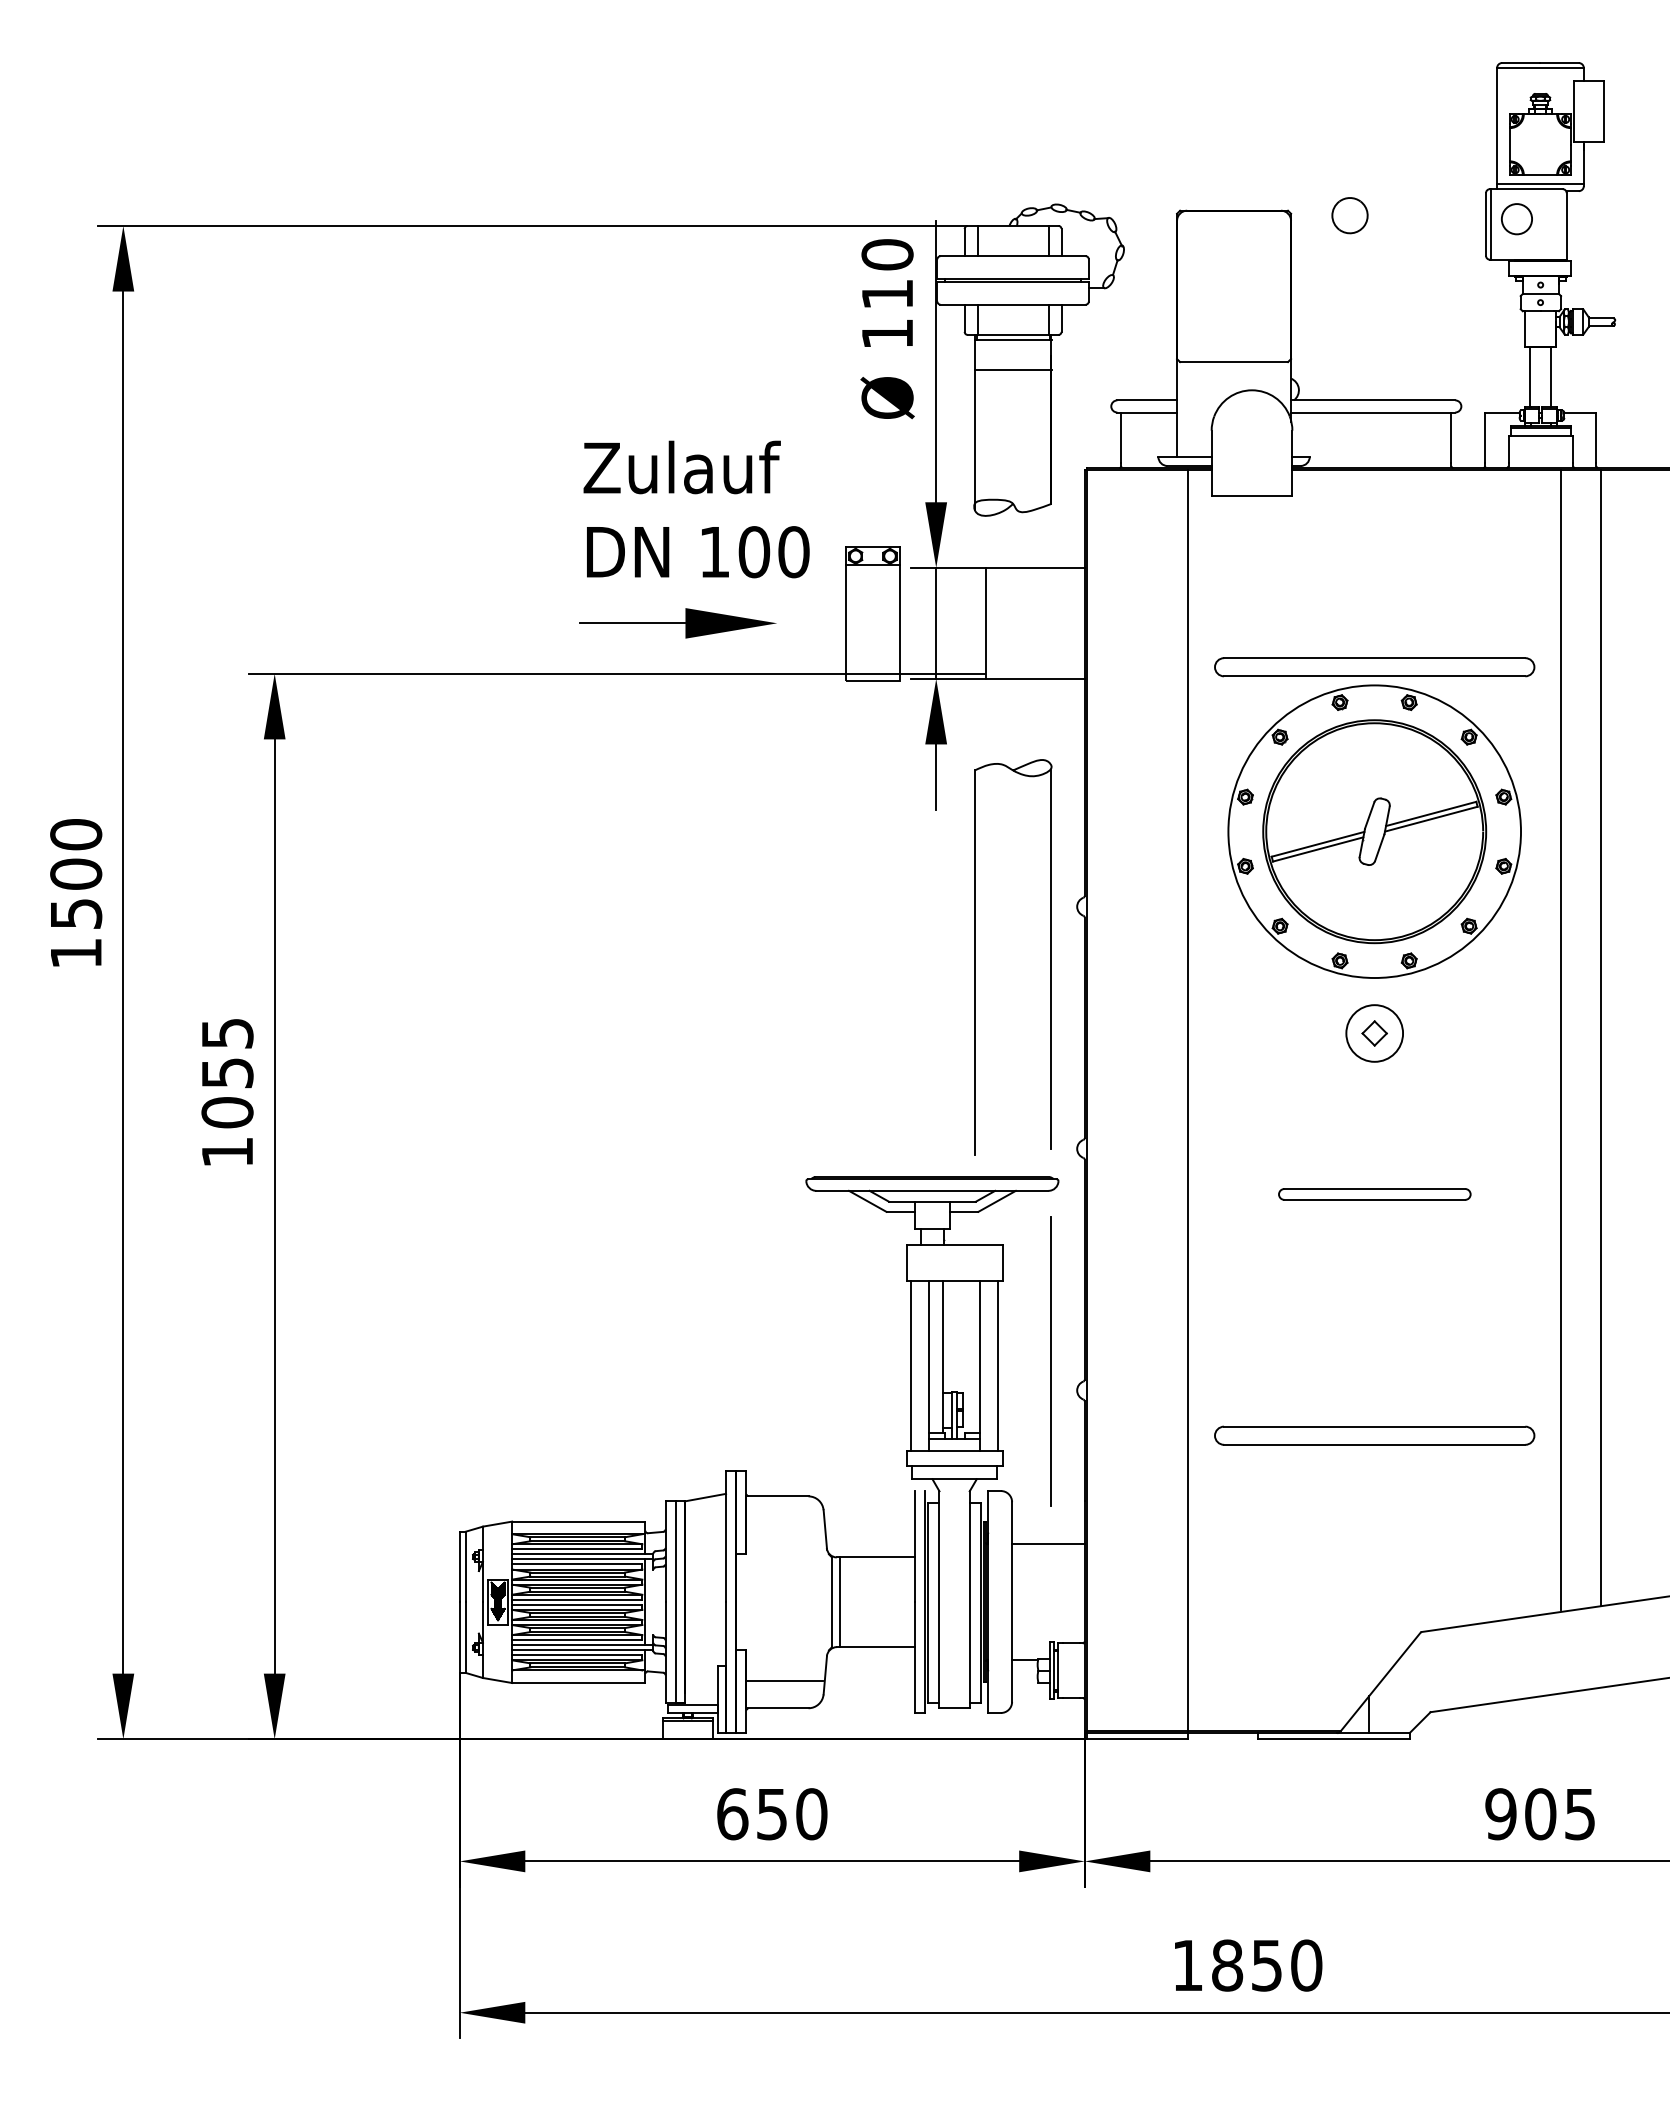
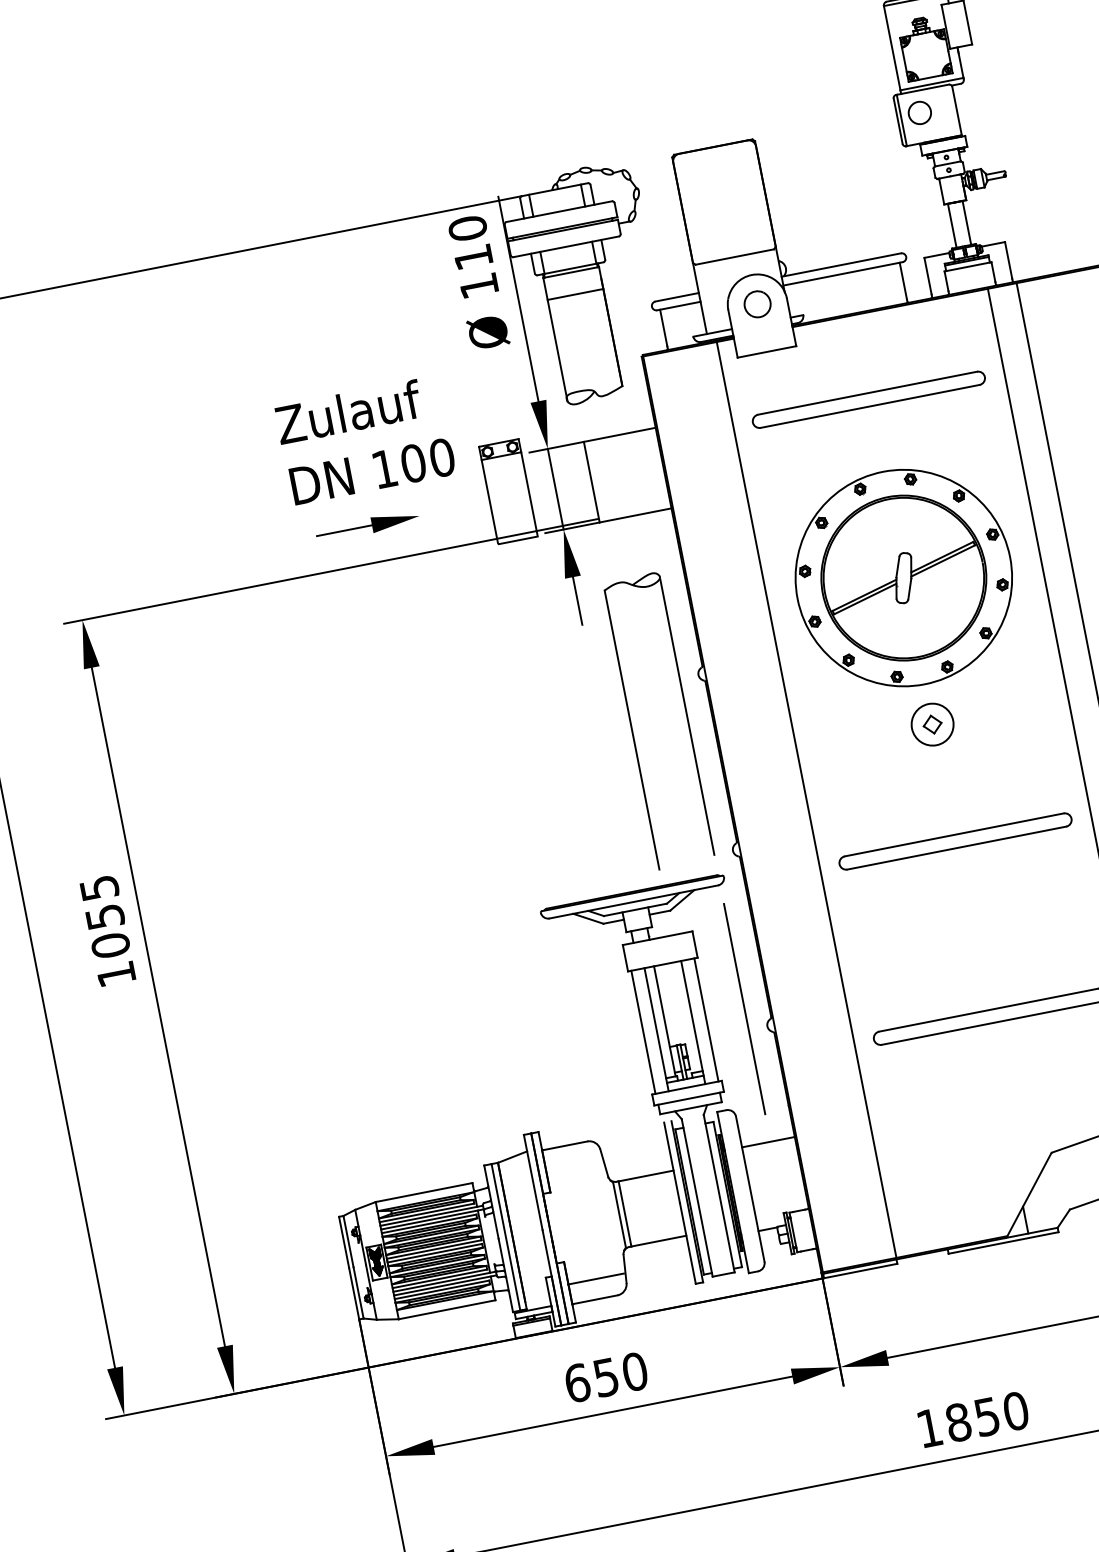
part: (1349, 215) -> (757, 304), moved
part: (677, 623) -> (367, 526), size x0.71
part: (1374, 667) -> (868, 400), moved
part: (1374, 1194) -> (955, 841), size x1.67

